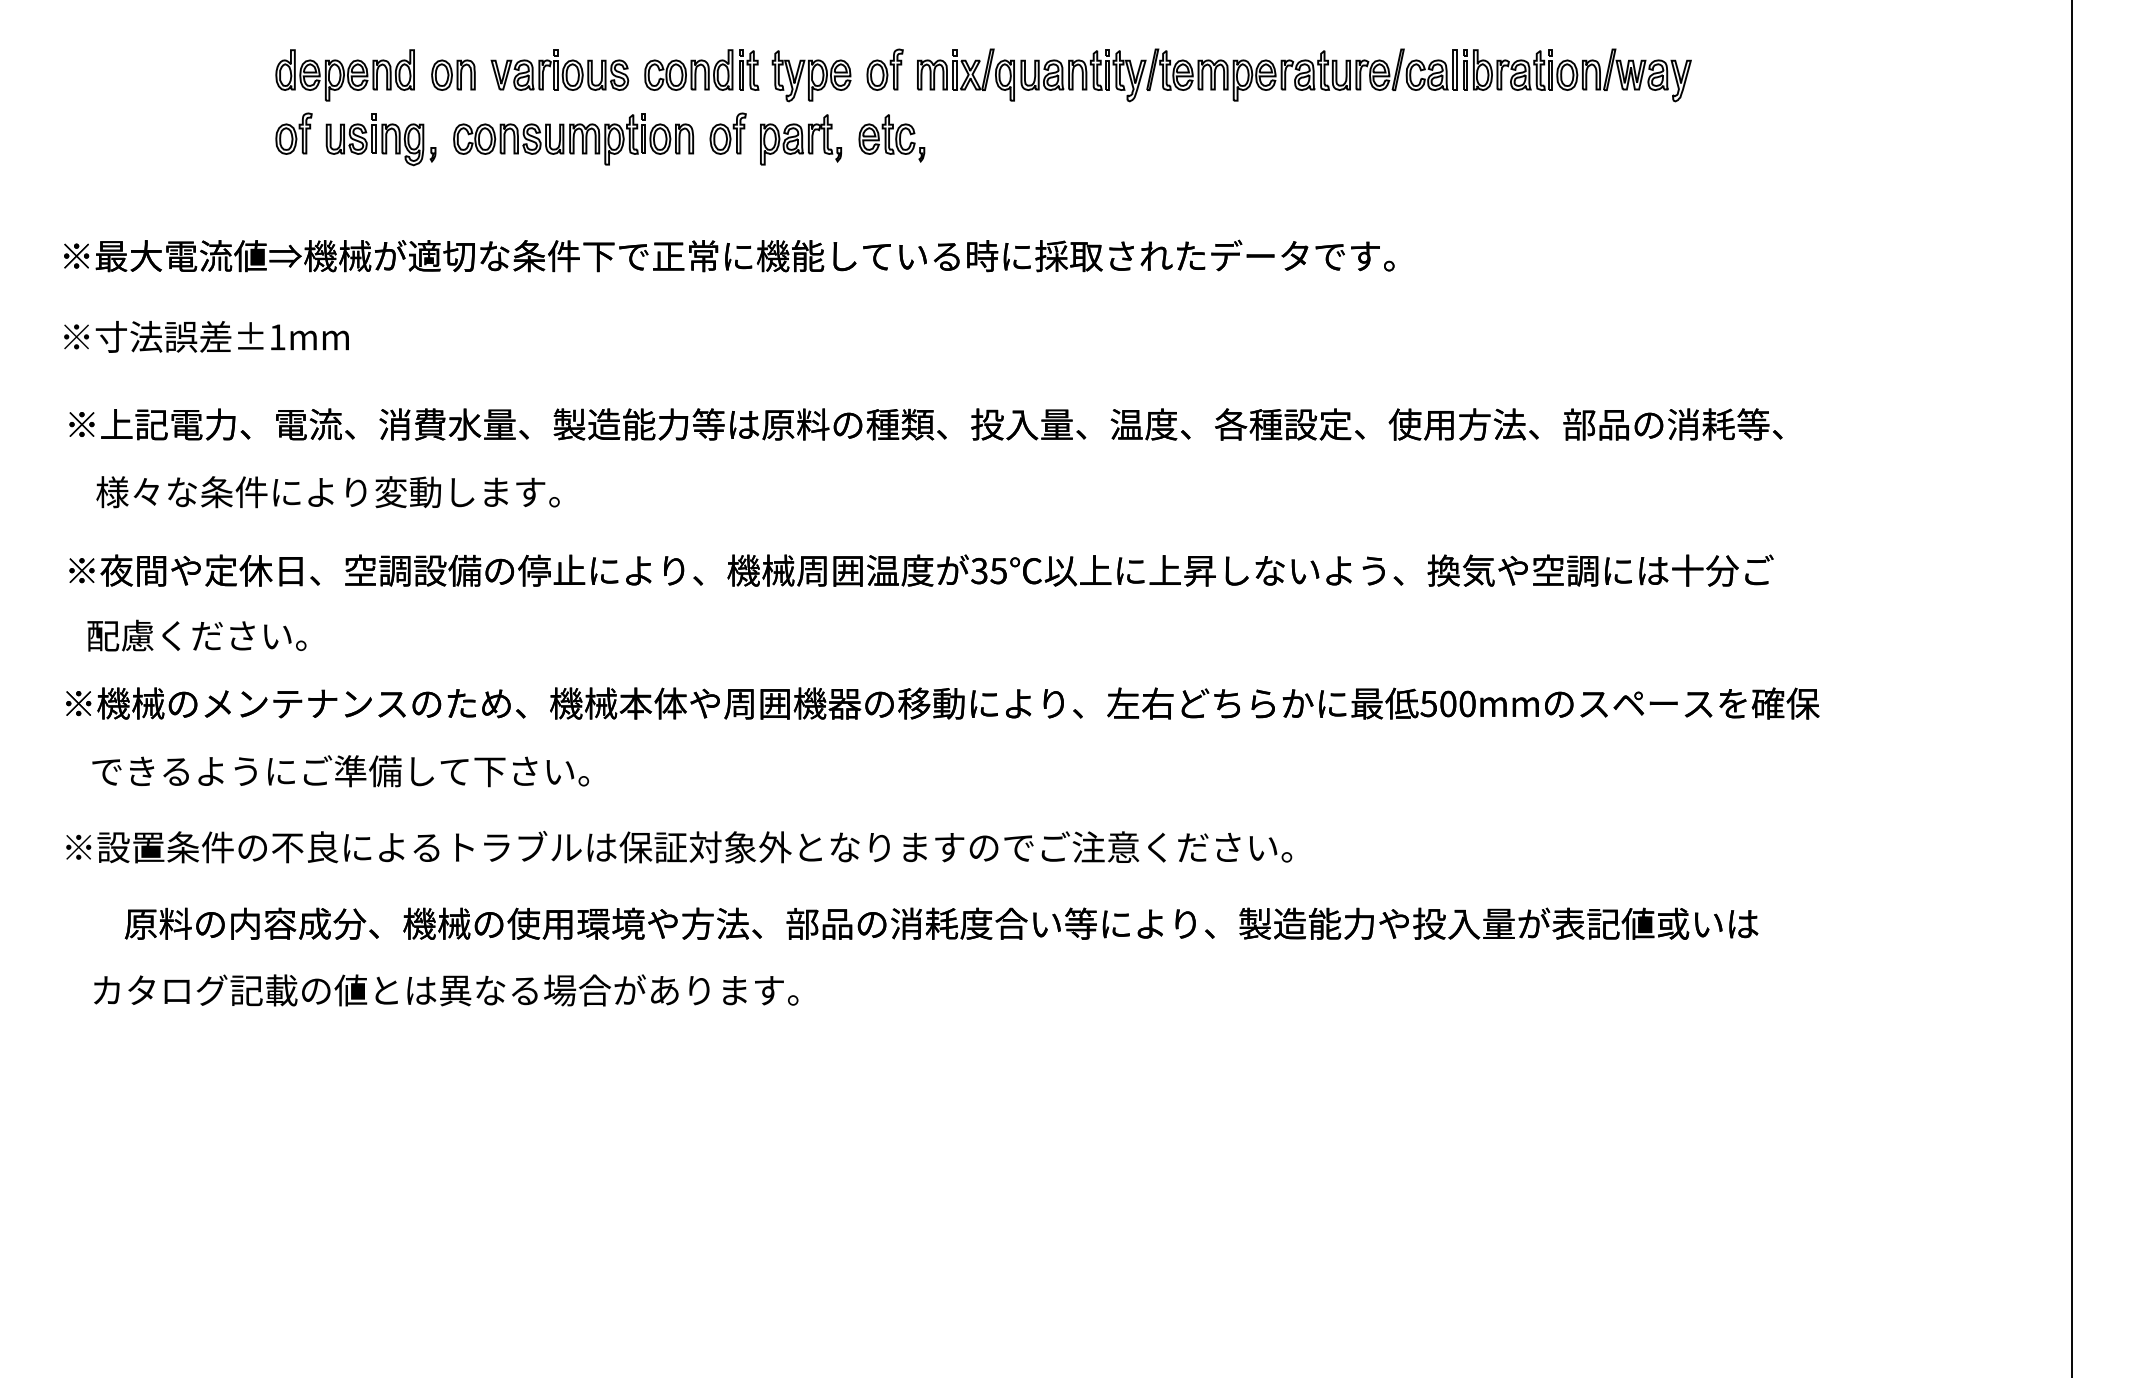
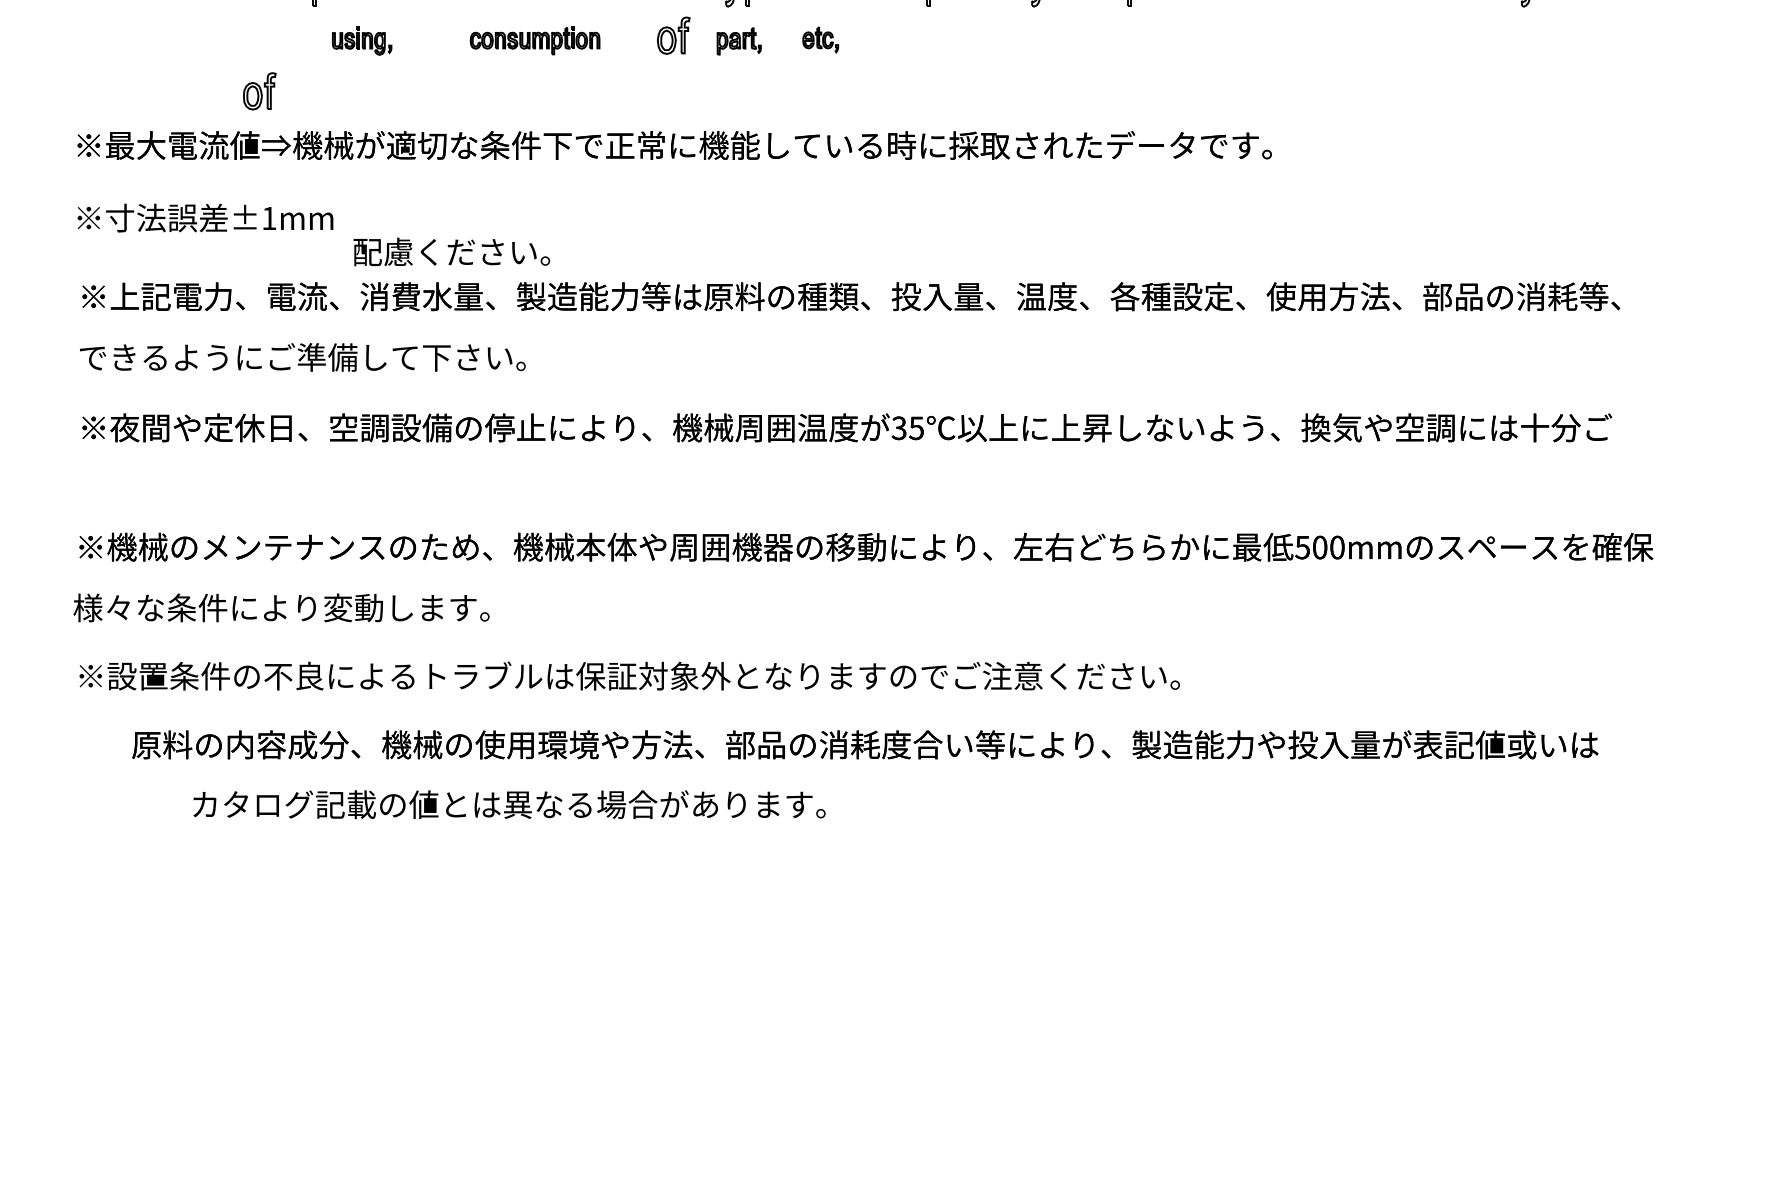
part: (293, 133) -> (259, 91), moved
part: (891, 138) -> (820, 39), size x0.6
part: (380, 139) -> (361, 40), size x0.6
part: (573, 139) -> (534, 40), size x0.6
part: (801, 139) -> (739, 40), size x0.6
text: (314, 492) -> (302, 357), 様々な条件により変動します。 -> できるようにご準備して下さい。
text: (196, 635) -> (451, 251), moved
text: (324, 771) -> (311, 608), できるようにご準備して下さい。 -> 様々な条件により変動します。
text: (446, 990) -> (509, 804), moved

